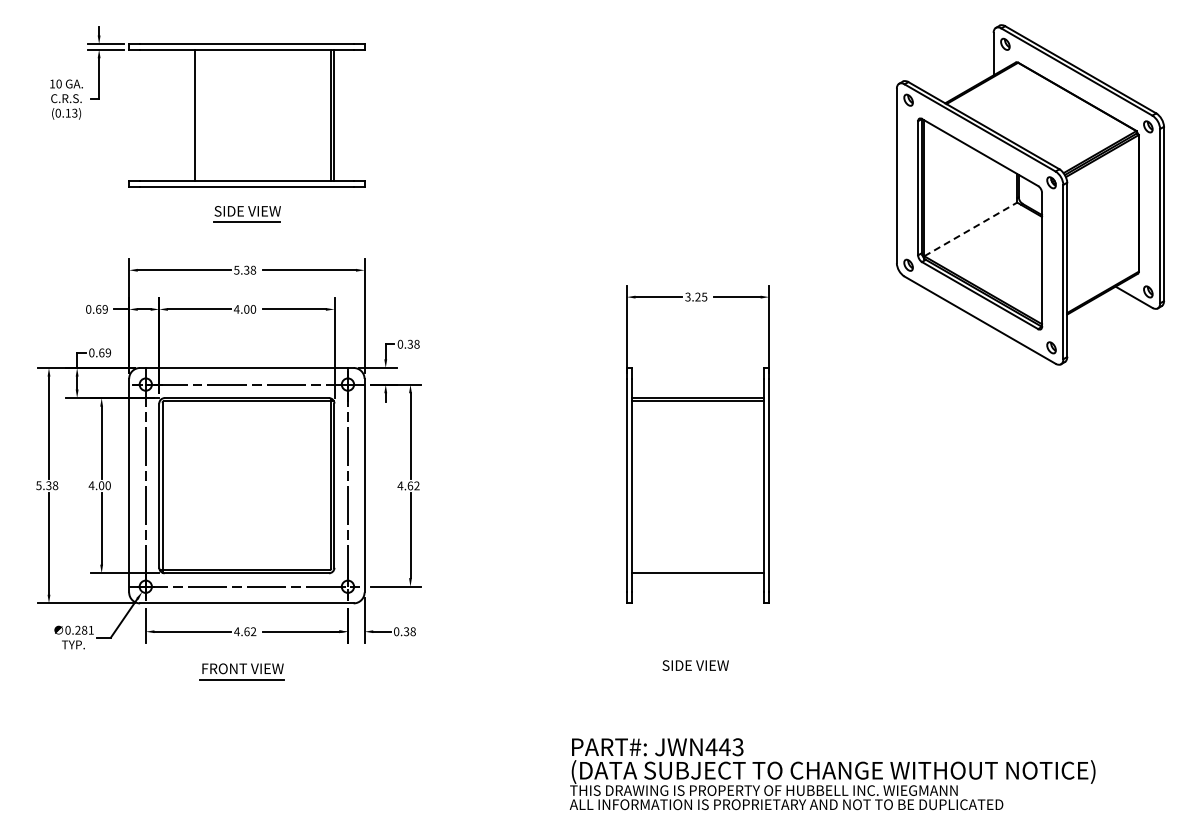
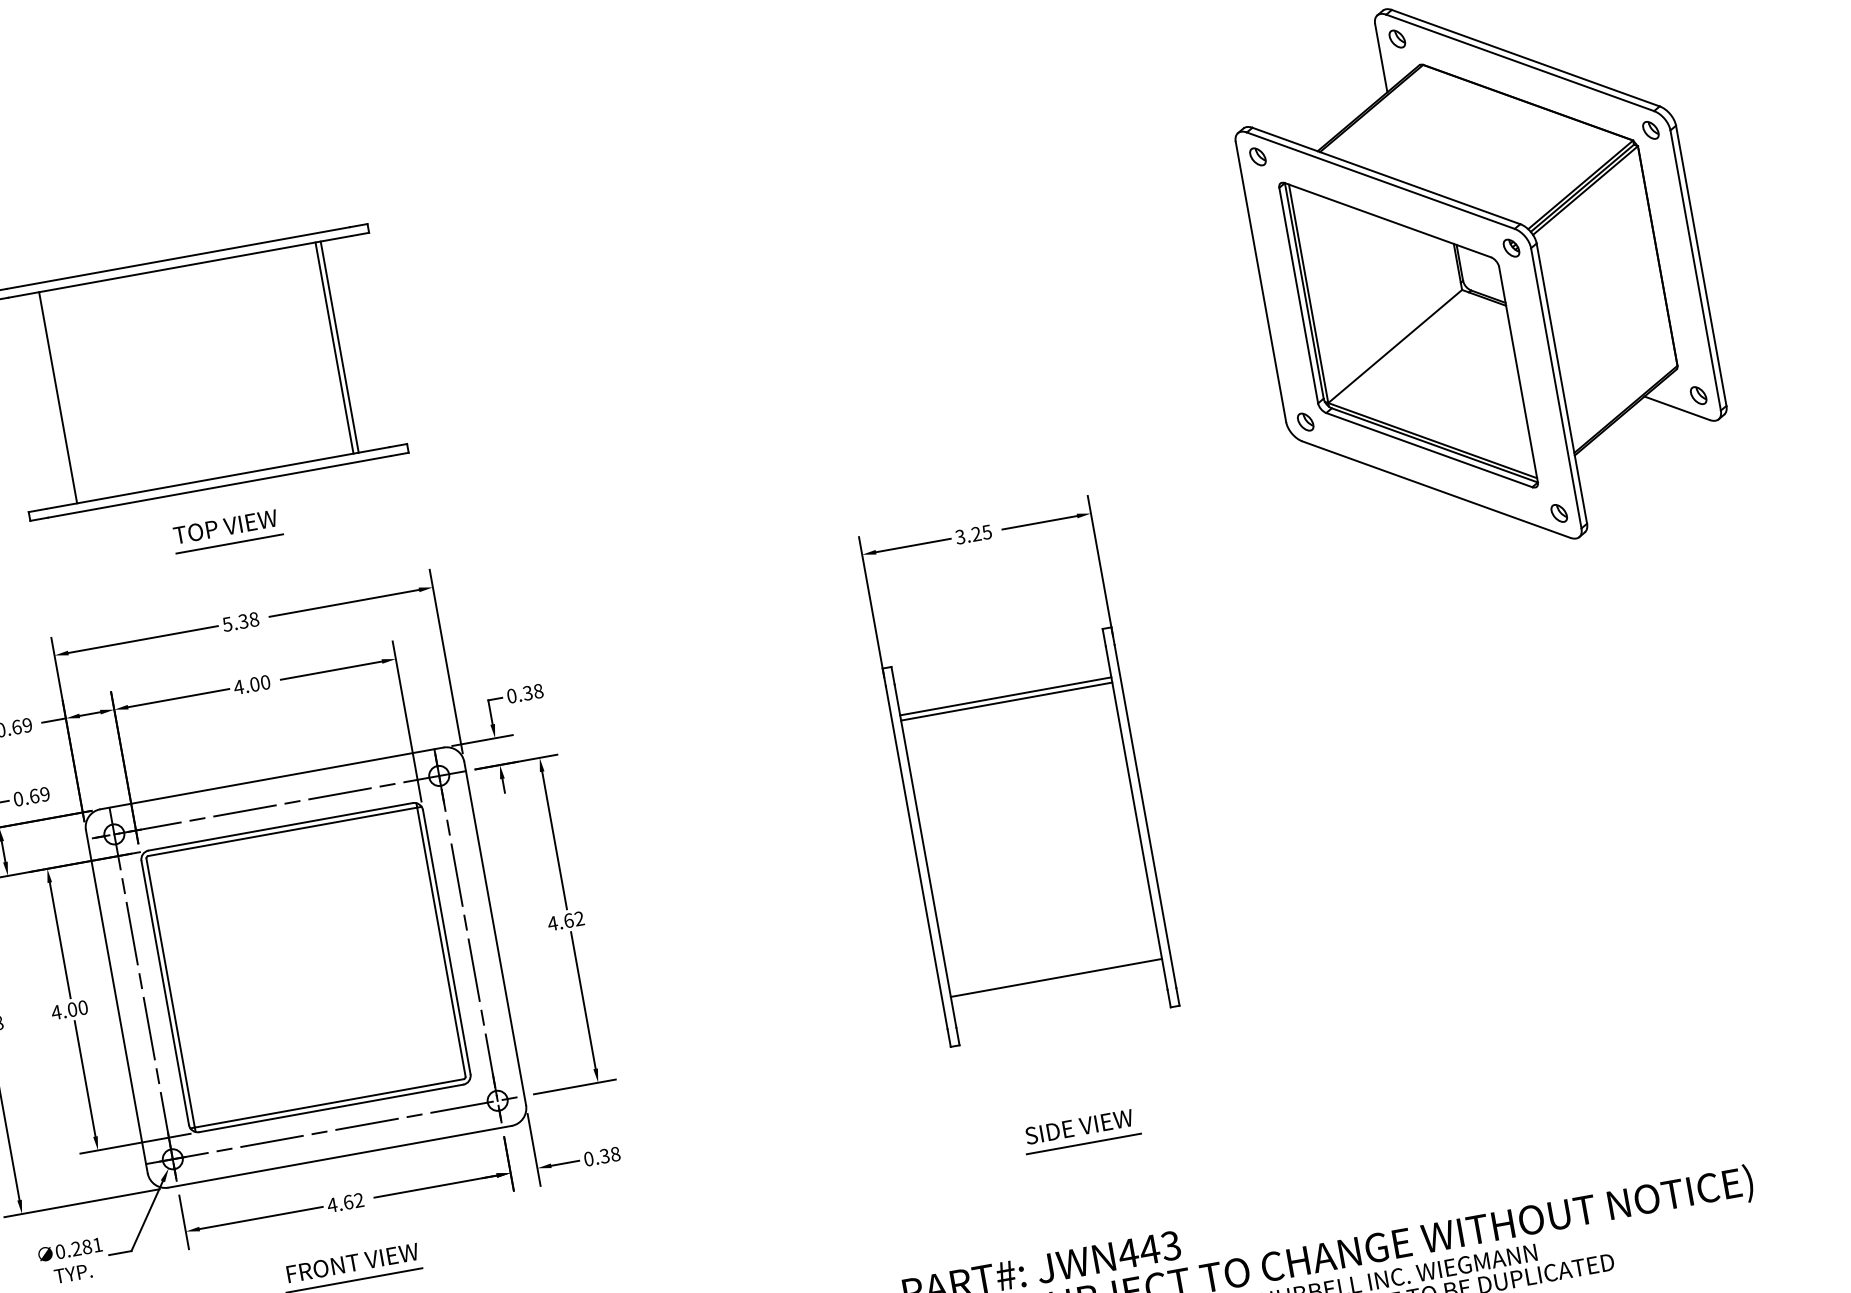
line: (195, 115) -> (58, 398), moved
text: (247, 211) -> (227, 526), SIDE VIEW -> TOP VIEW
line: (970, 229) -> (1394, 346), dashed -> solid
line: (696, 676) -> (1083, 1144), added

